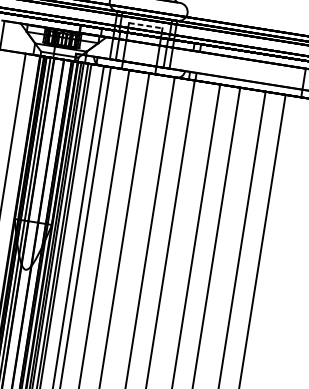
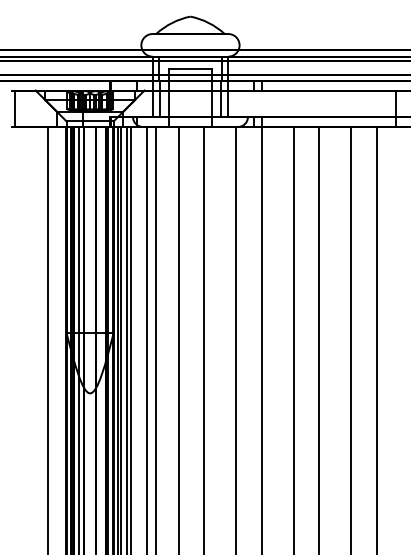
line: (145, 25) -> (190, 68), dashed -> solid

